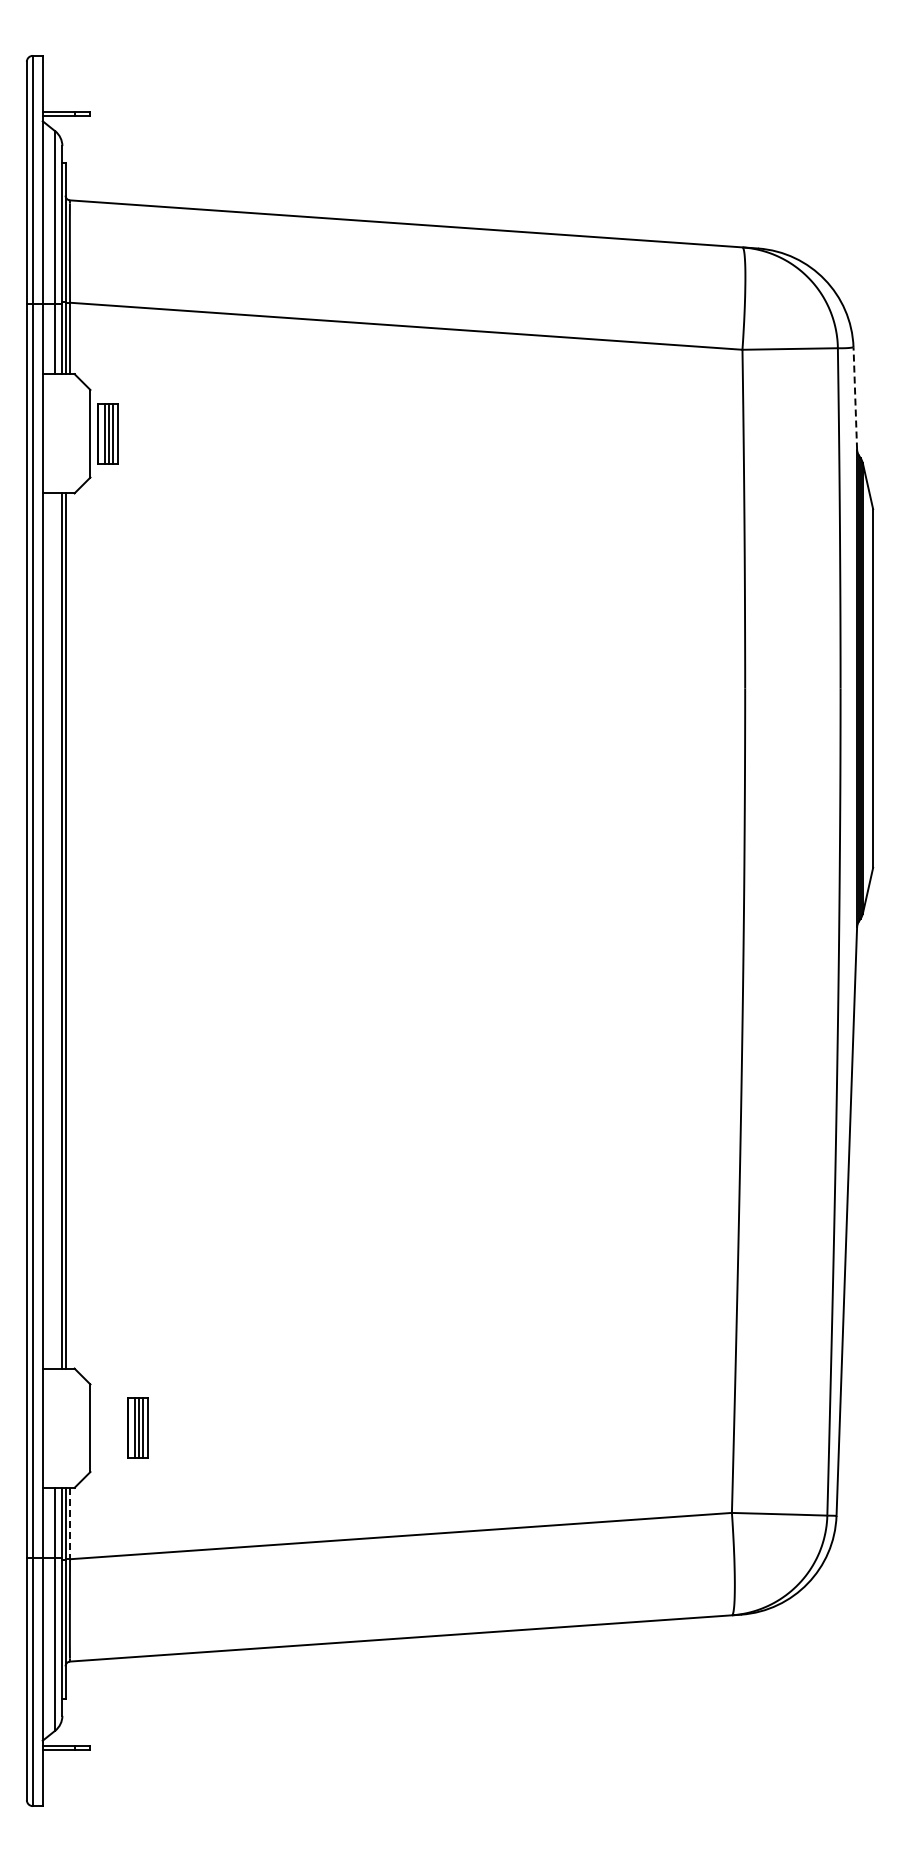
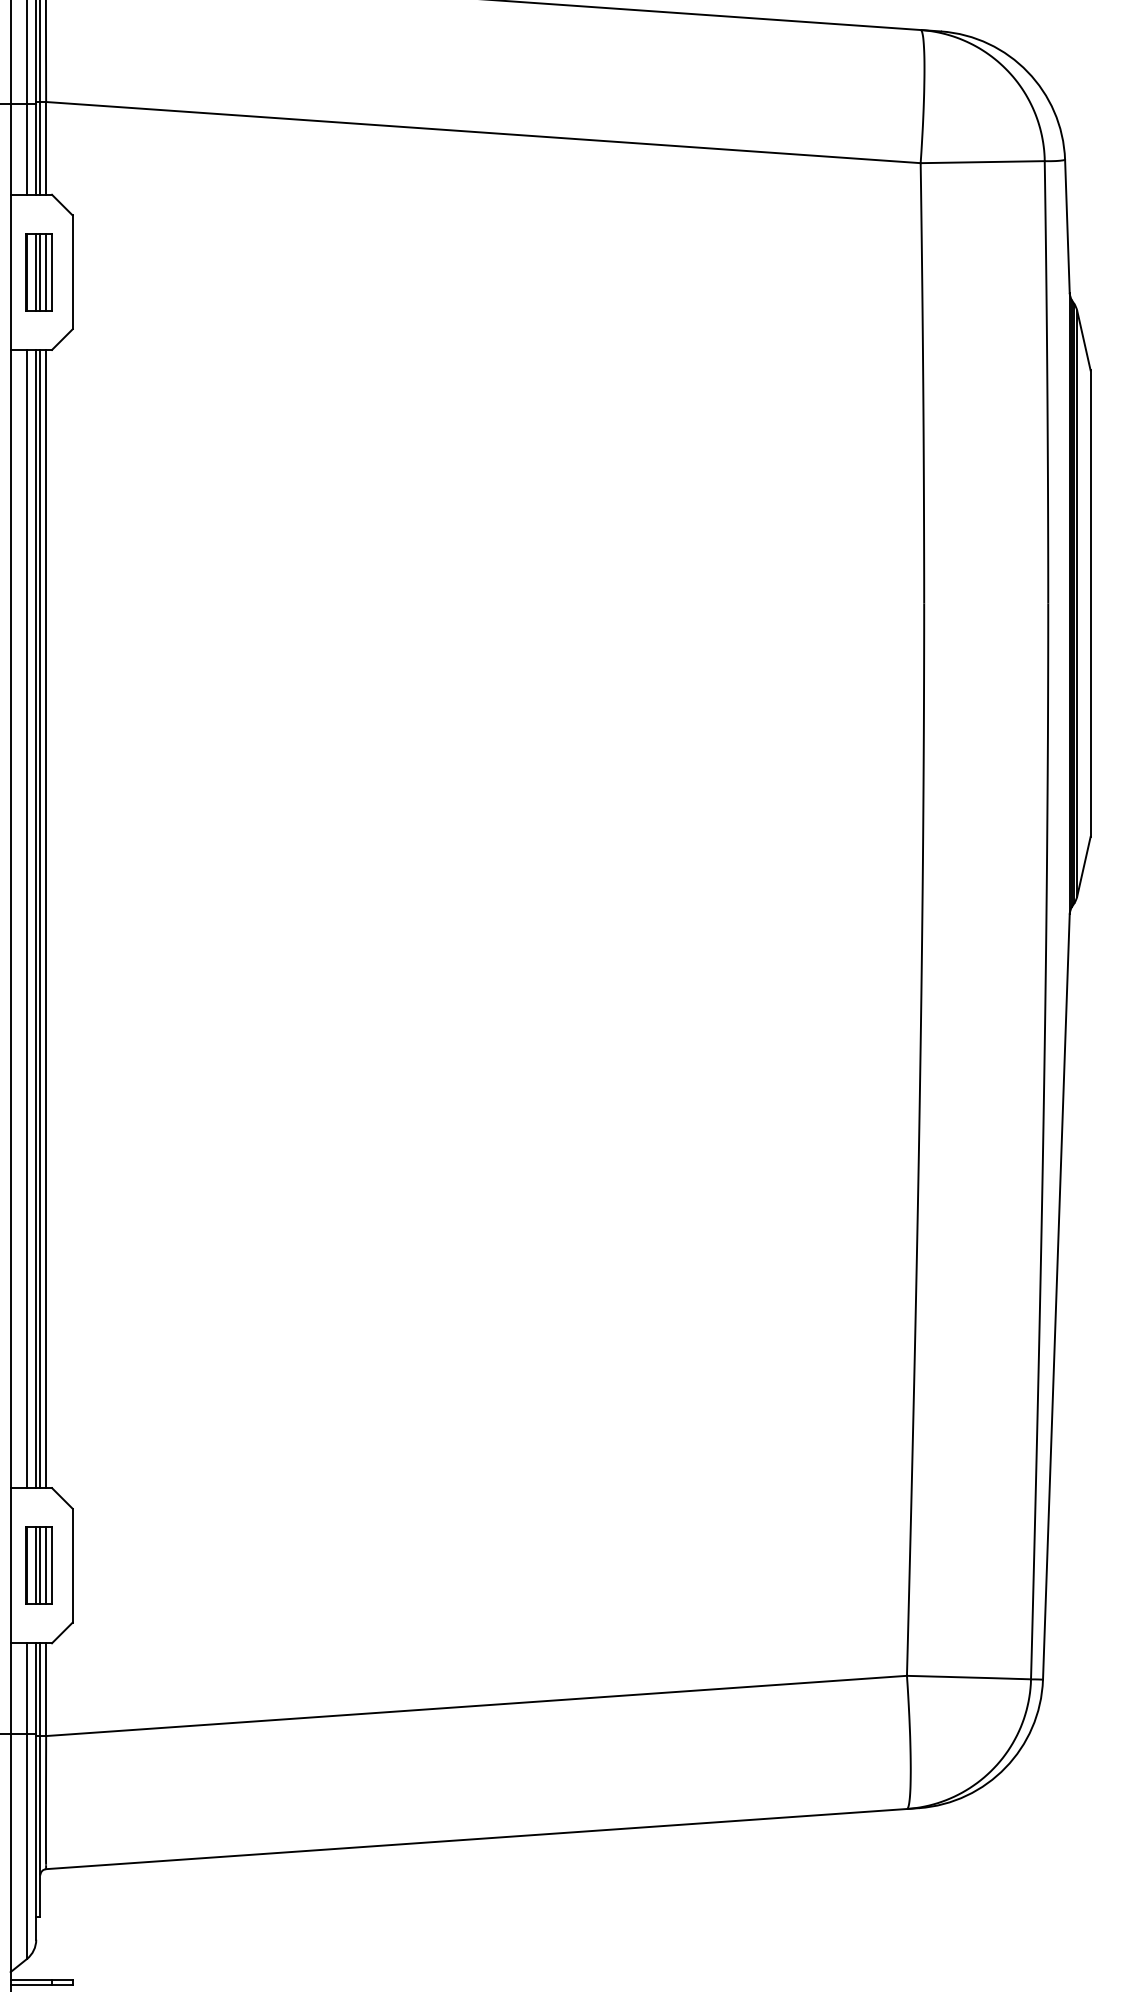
line: (855, 397) -> (1067, 225), dashed -> solid
part: (107, 433) -> (38, 272), moved
line: (55, 930) -> (27, 918), added
line: (70, 930) -> (46, 918), added
part: (137, 1427) -> (38, 1564), moved
line: (70, 1523) -> (46, 1689), dashed -> solid

